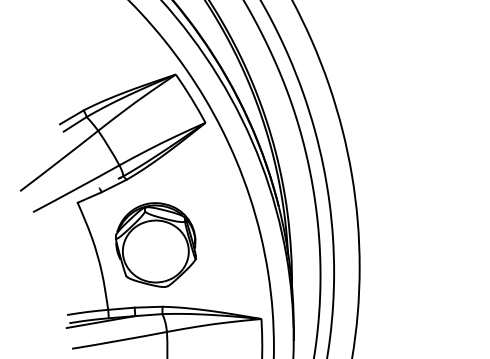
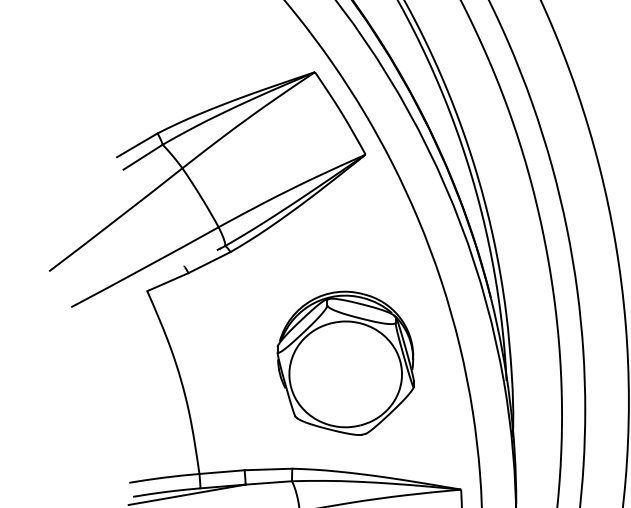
part: (155, 244) -> (345, 362), moved

